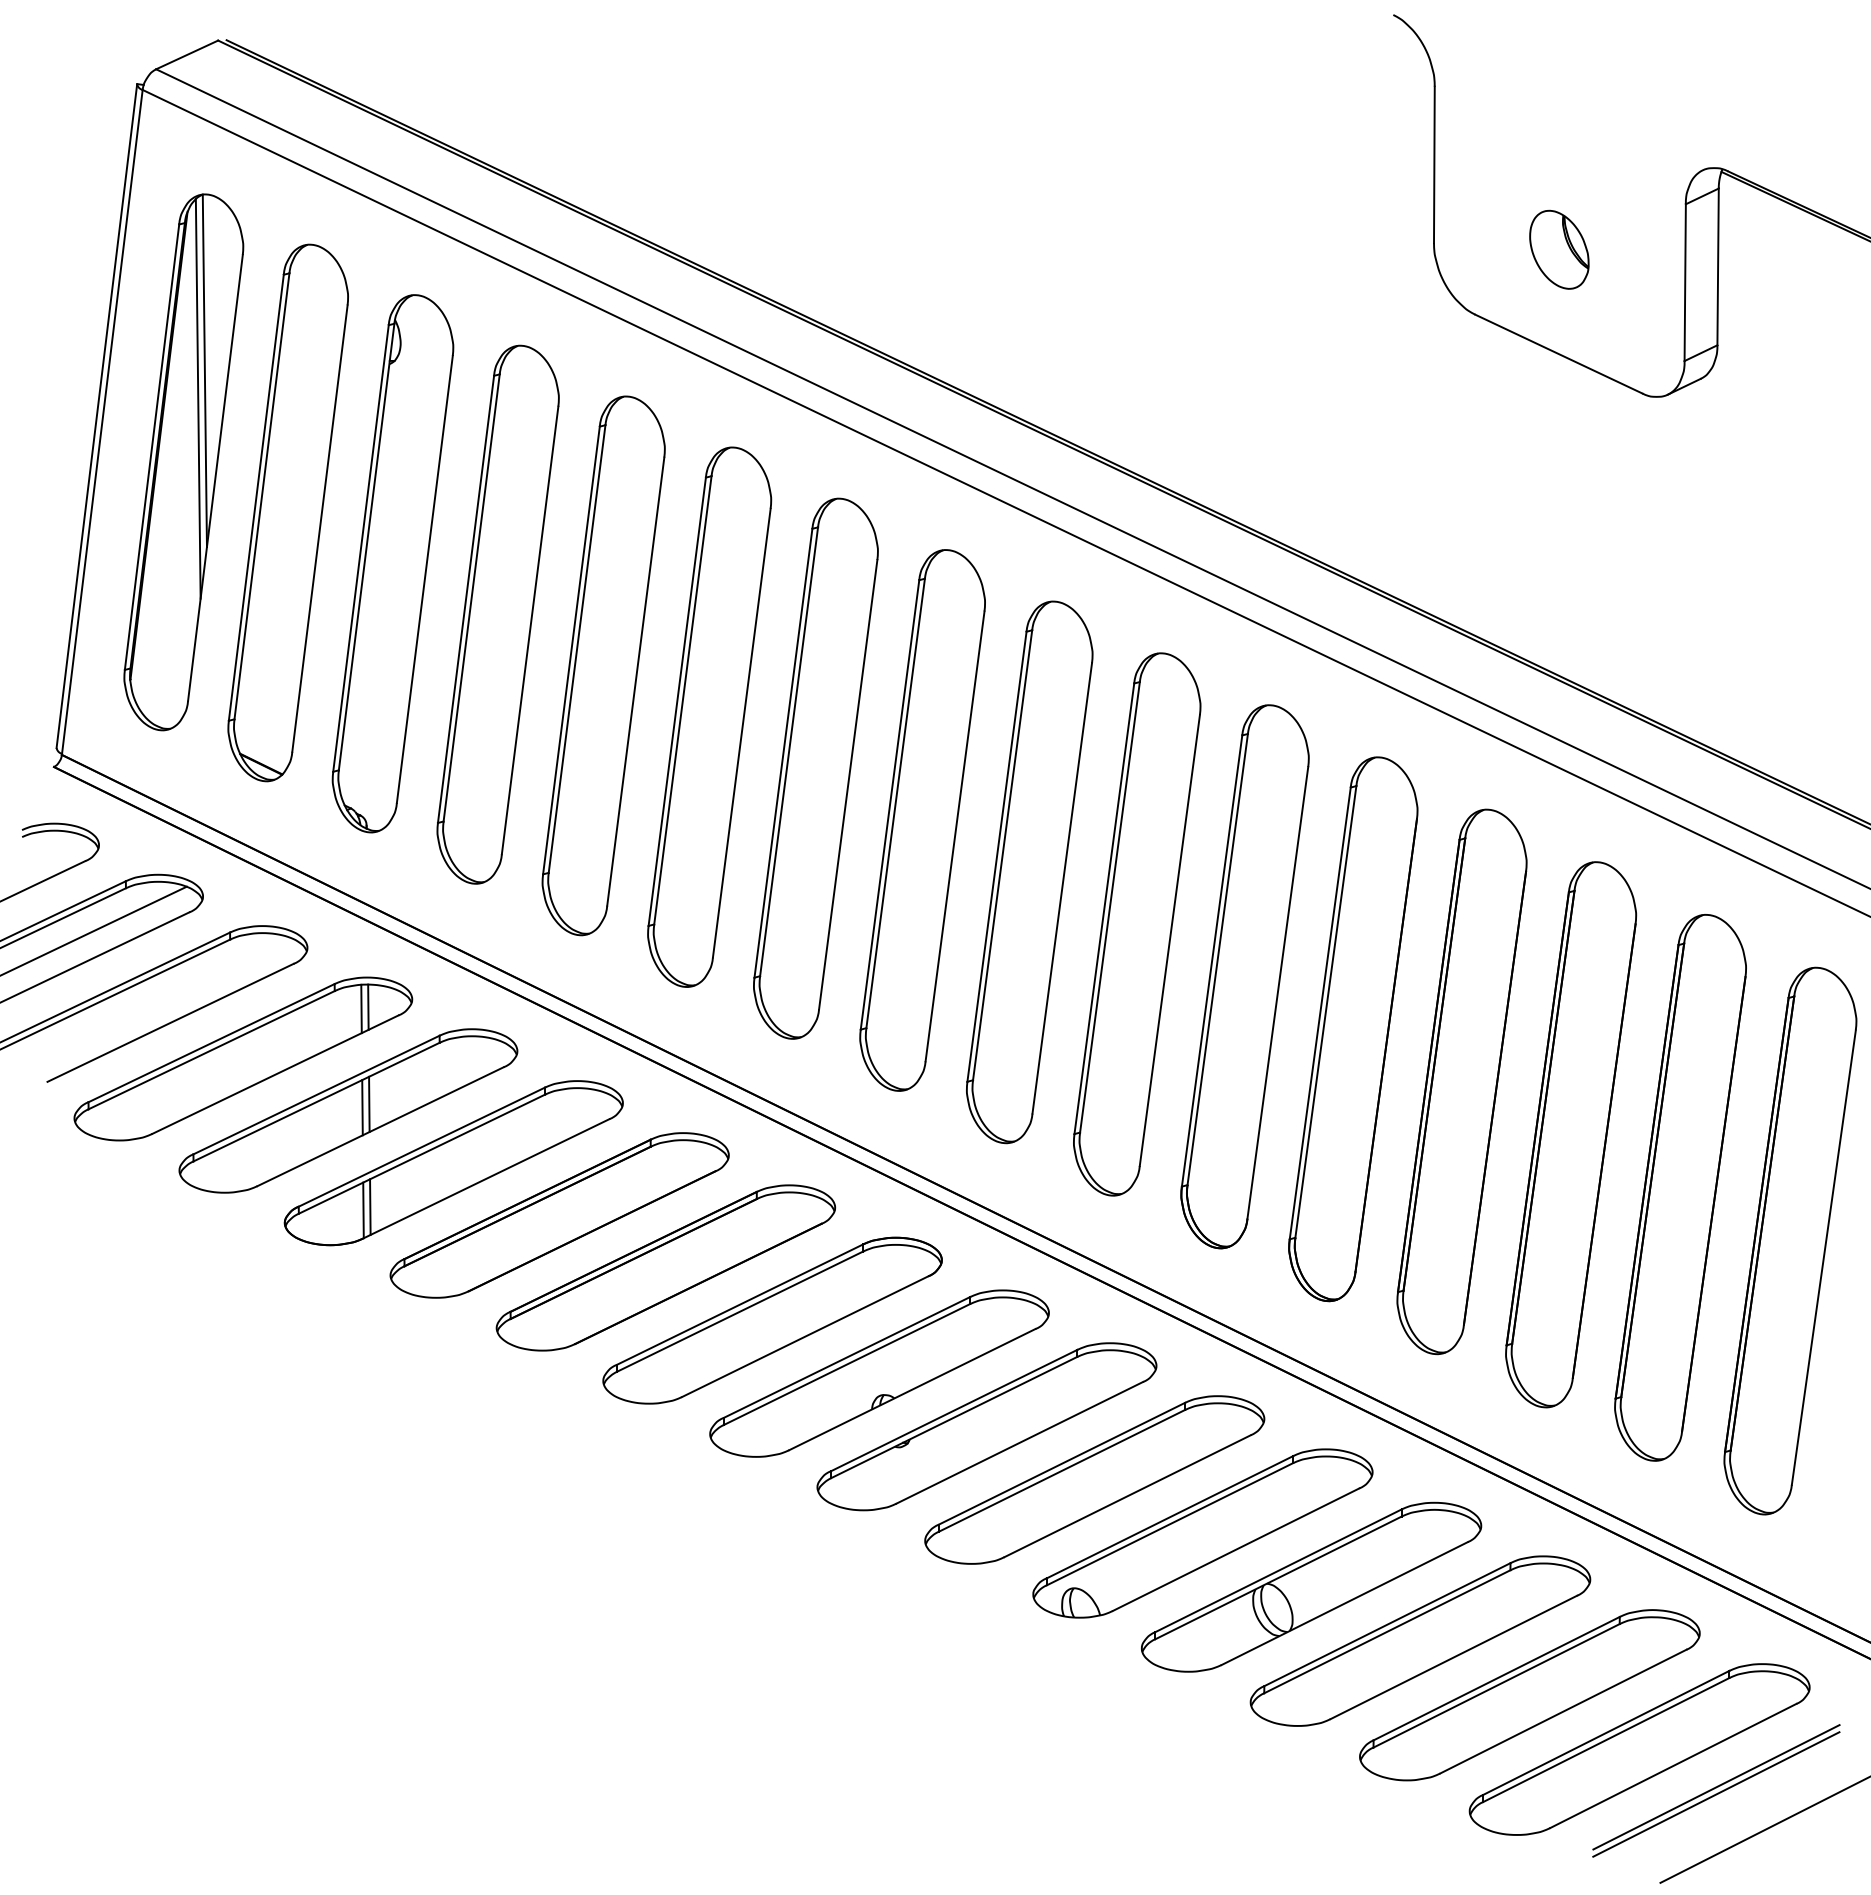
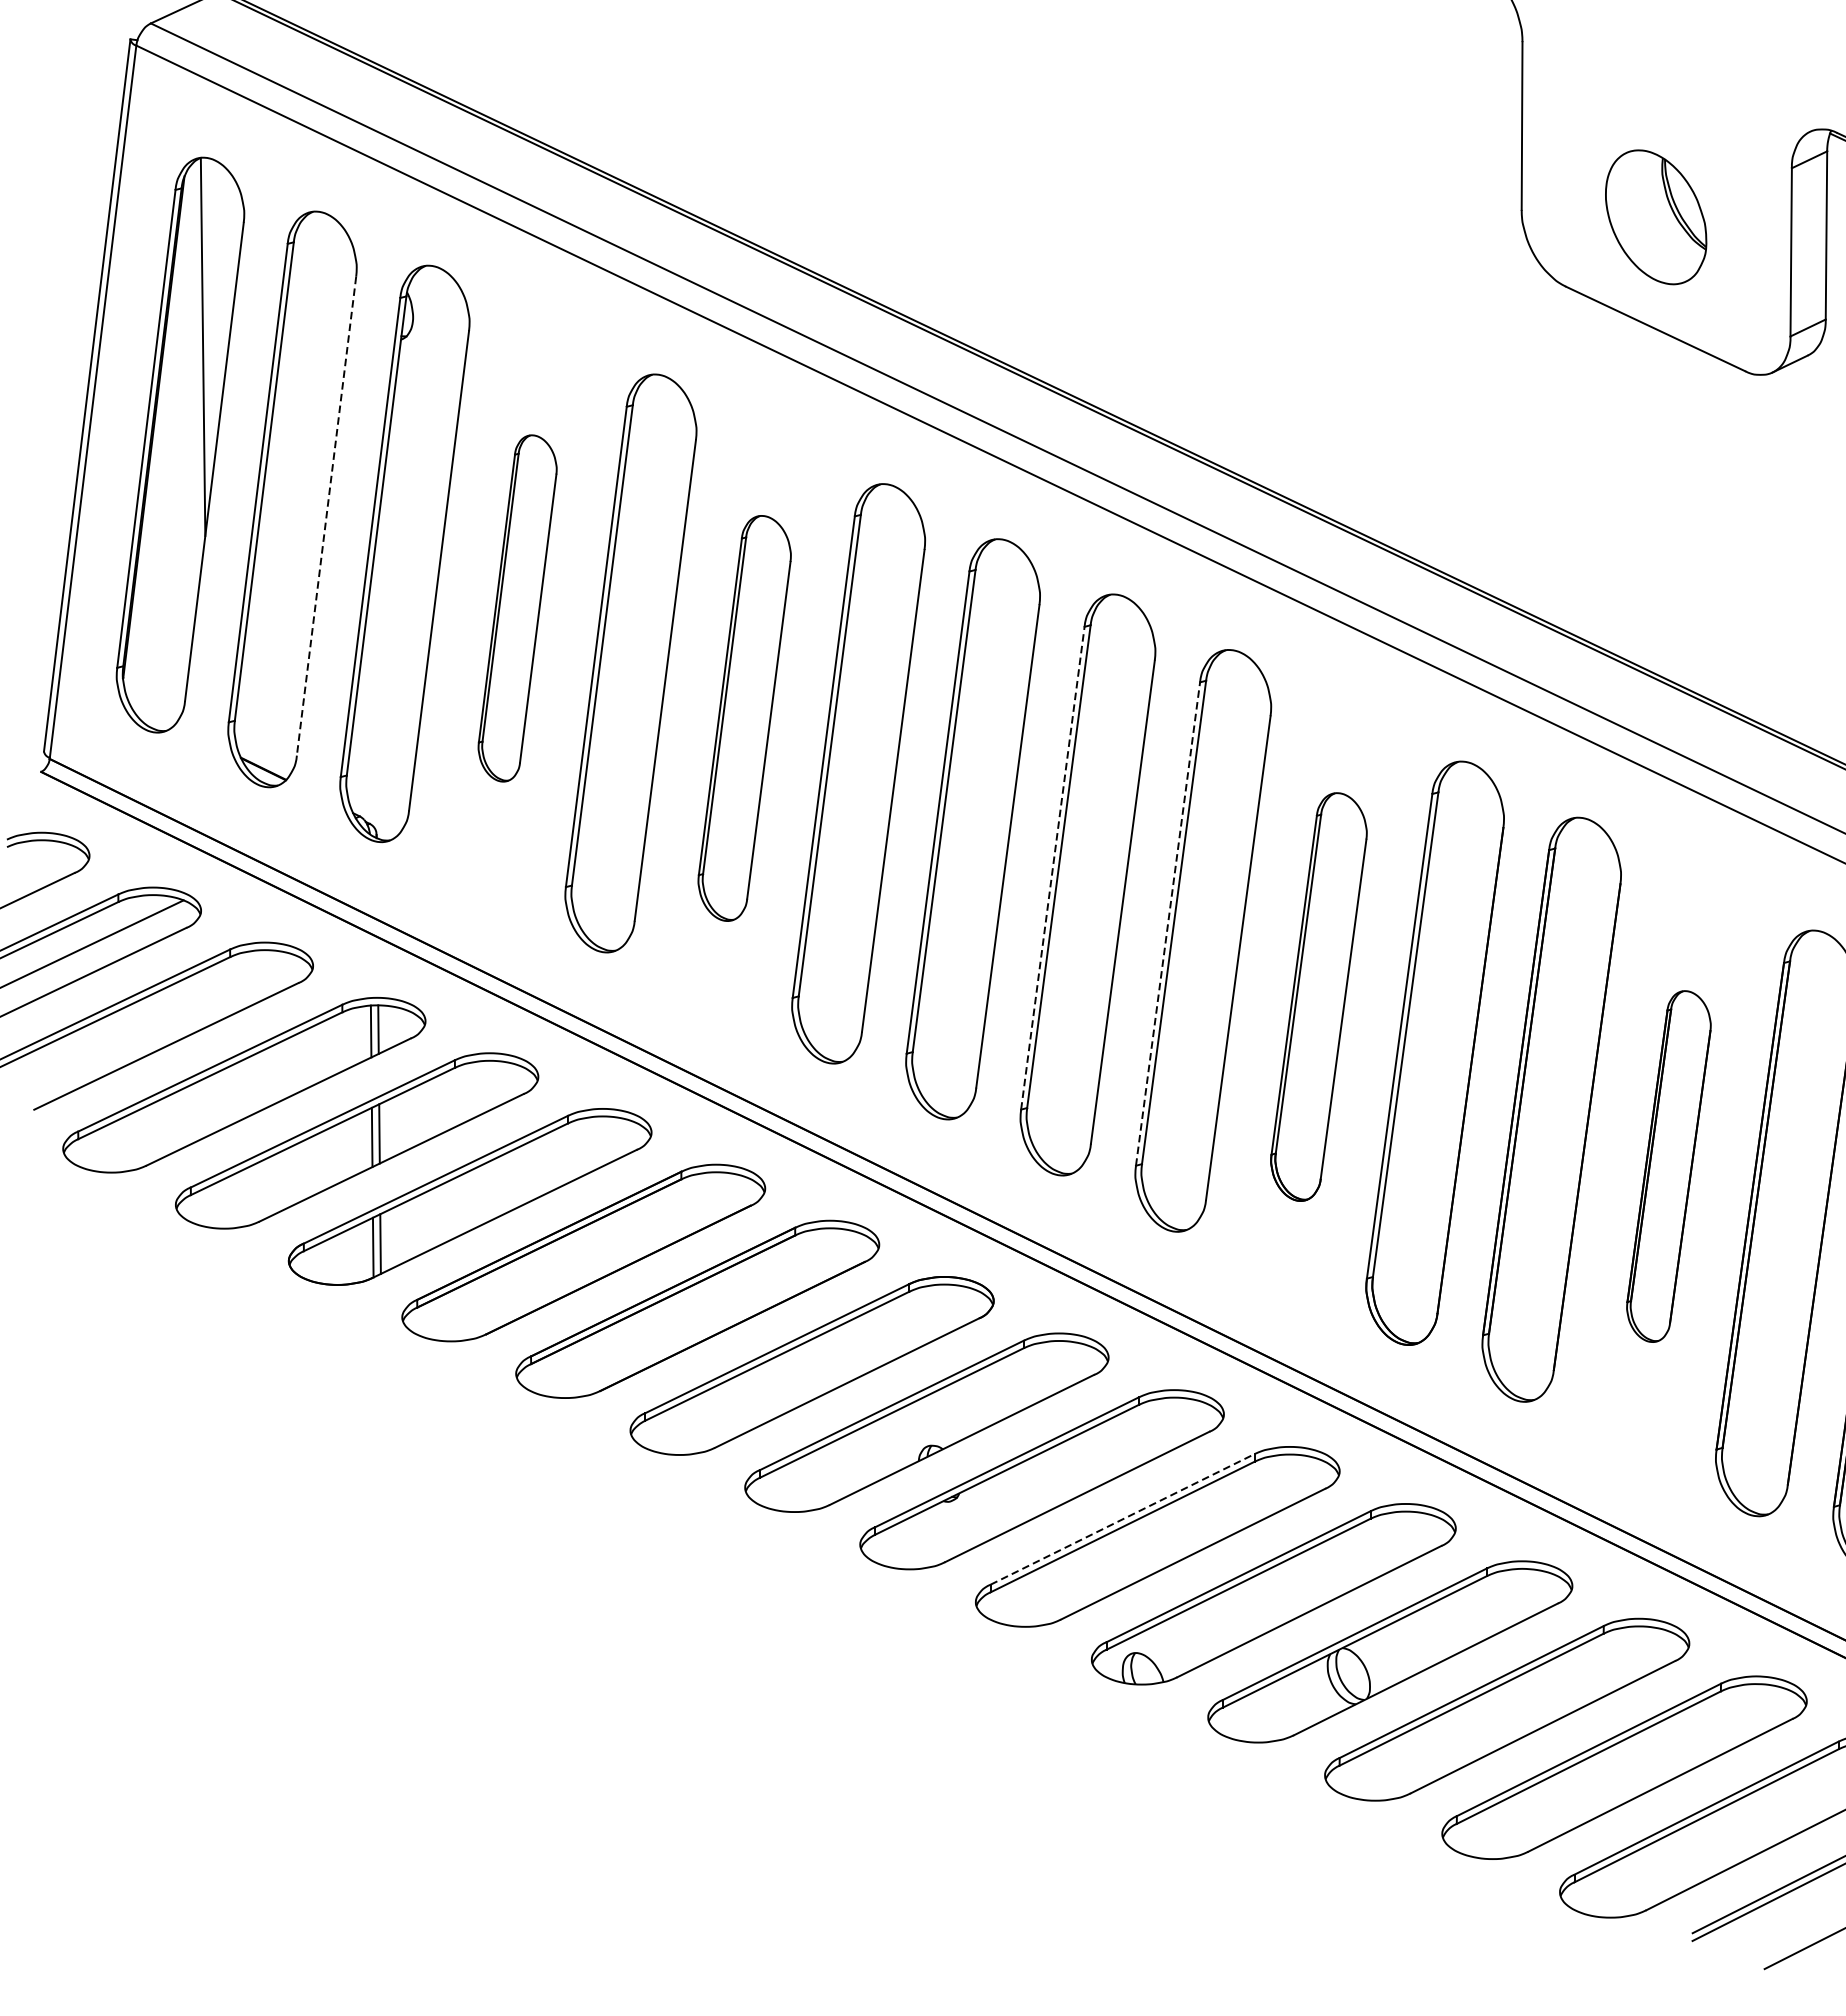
part: (1559, 249) -> (1656, 216), size x1.6
line: (197, 398) -> (195, 376), removed
line: (319, 528) -> (326, 516), solid -> dashed
part: (497, 614) -> (517, 608), size x0.6
part: (709, 716) -> (744, 717), size x0.7
line: (996, 856) -> (1052, 867), solid -> dashed
line: (1104, 908) -> (1168, 923), solid -> dashed
part: (1244, 976) -> (1318, 996), size x0.7
part: (1571, 1134) -> (1669, 1166), size x0.6
line: (1062, 1463) -> (1123, 1519), solid -> dashed

